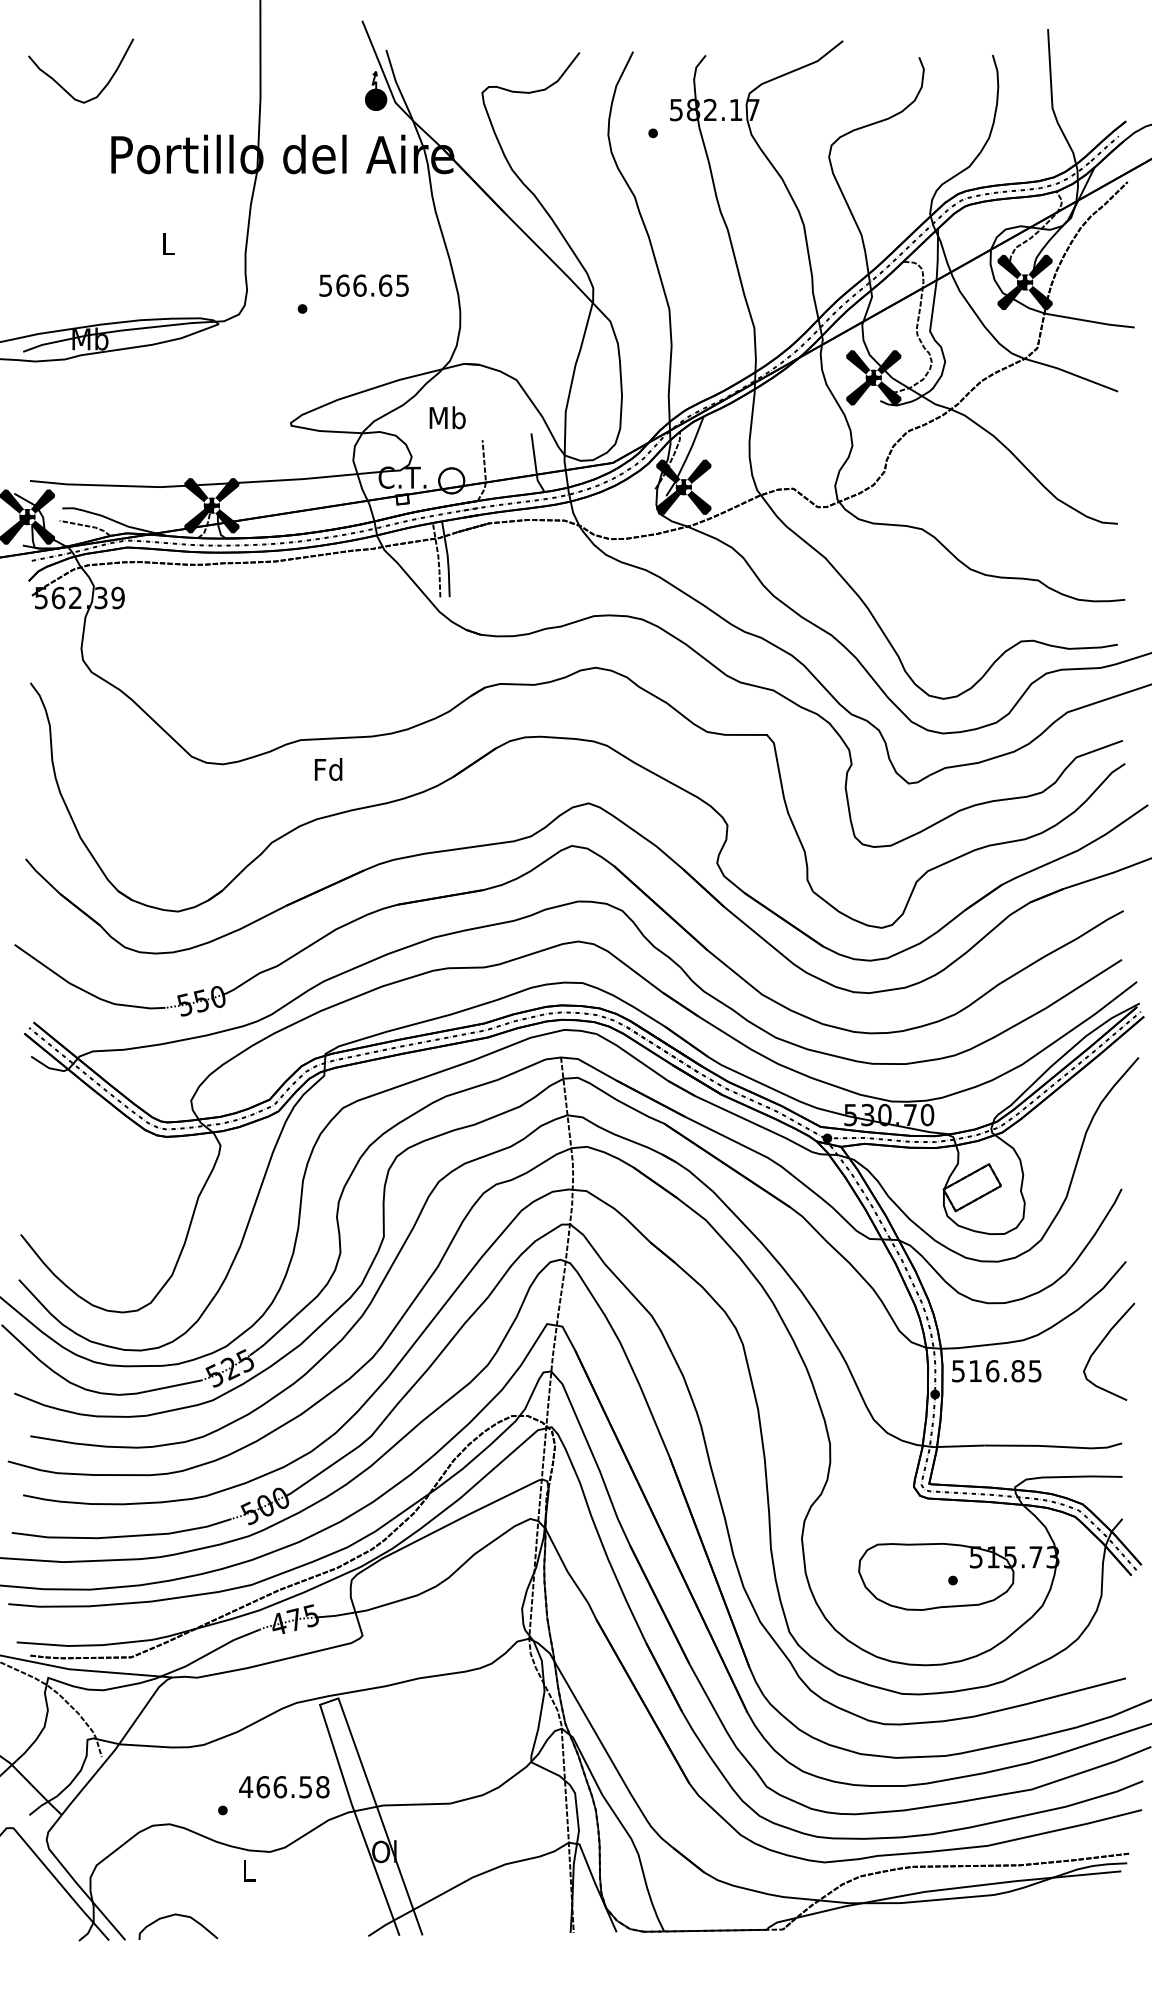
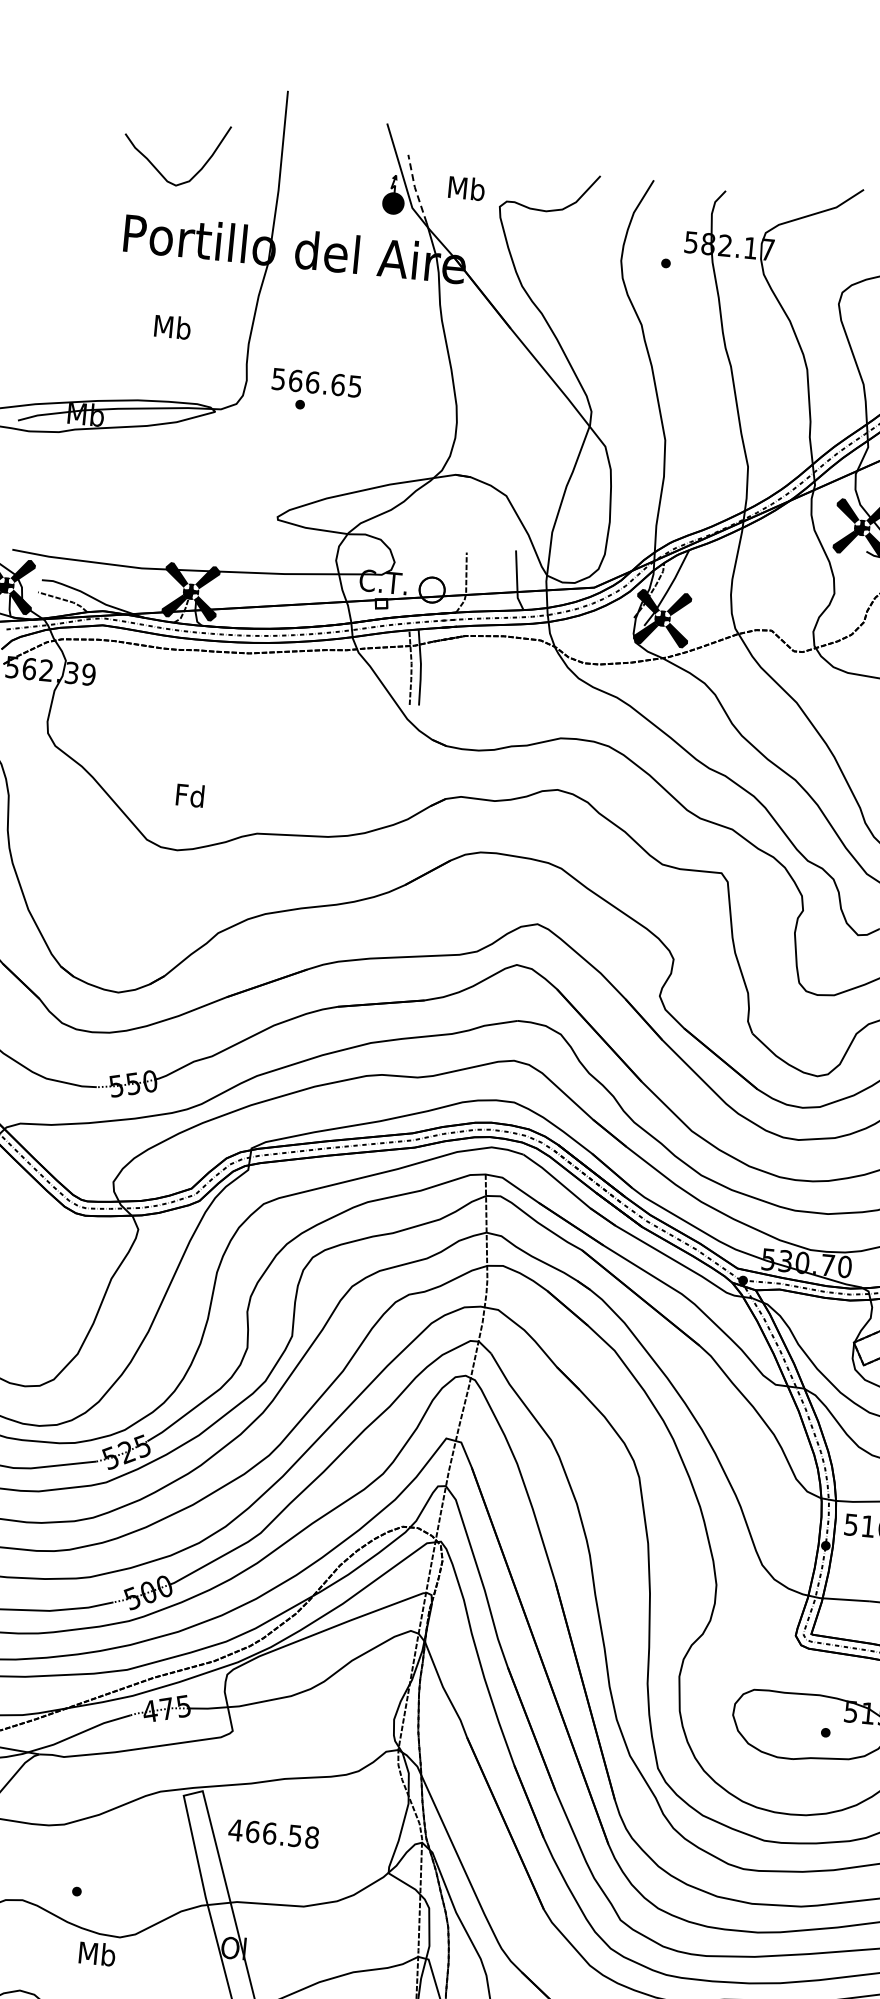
line: (396, 82) -> (415, 188), solid -> dashed
curve: (63, 87) -> (157, 168), moved
text: (168, 243) -> (173, 326), L -> Mb
text: (363, 285) -> (316, 382), moved
text: (447, 417) -> (466, 188), moved
text: (328, 769) -> (190, 795), moved
text: (284, 1787) -> (273, 1834), moved
text: (249, 1870) -> (97, 1953), L -> Mb

